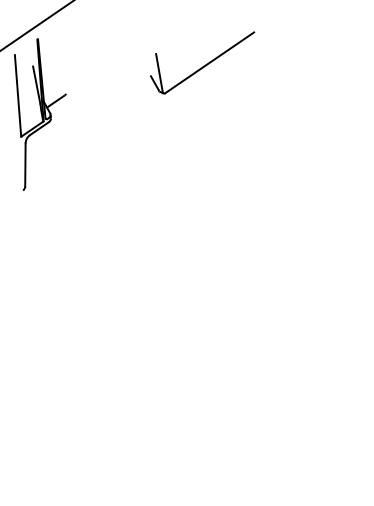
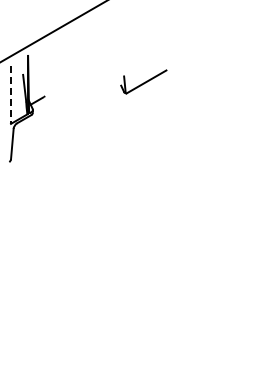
part: (202, 62) -> (143, 81), size x0.6
line: (17, 96) -> (10, 95), solid -> dashed

